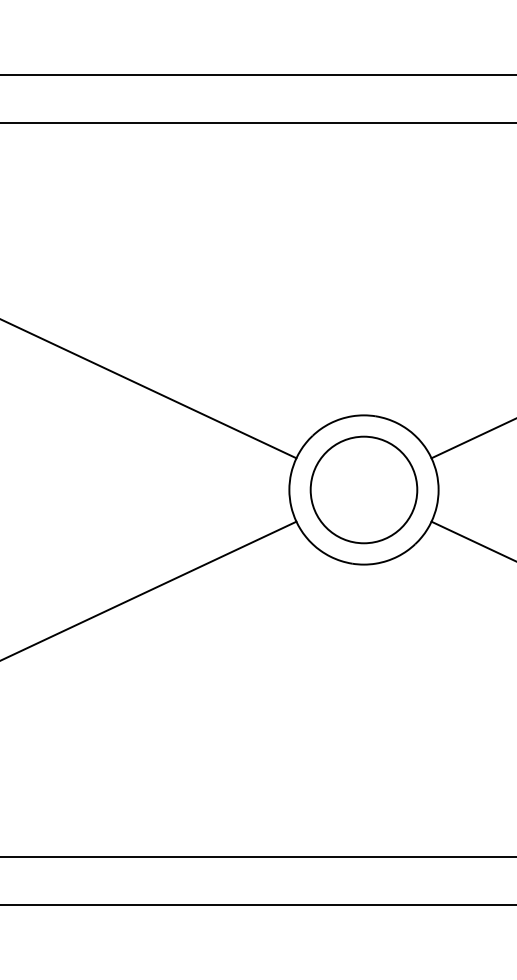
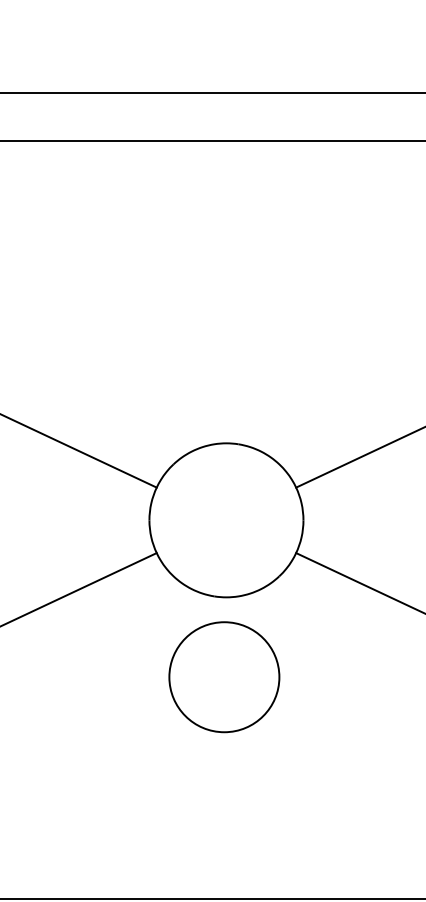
circle: (363, 489) -> (223, 676), moved

